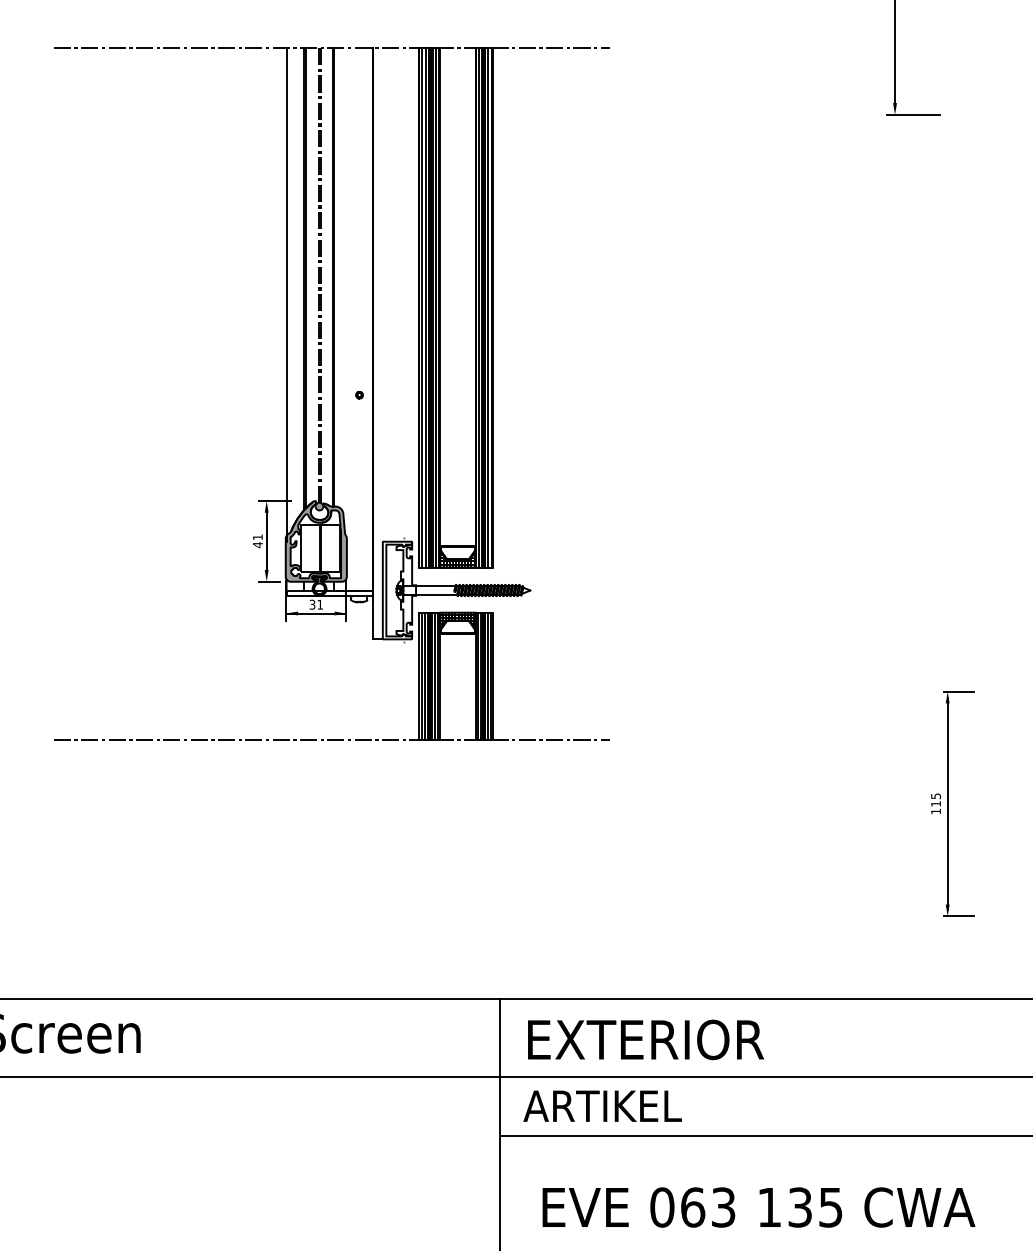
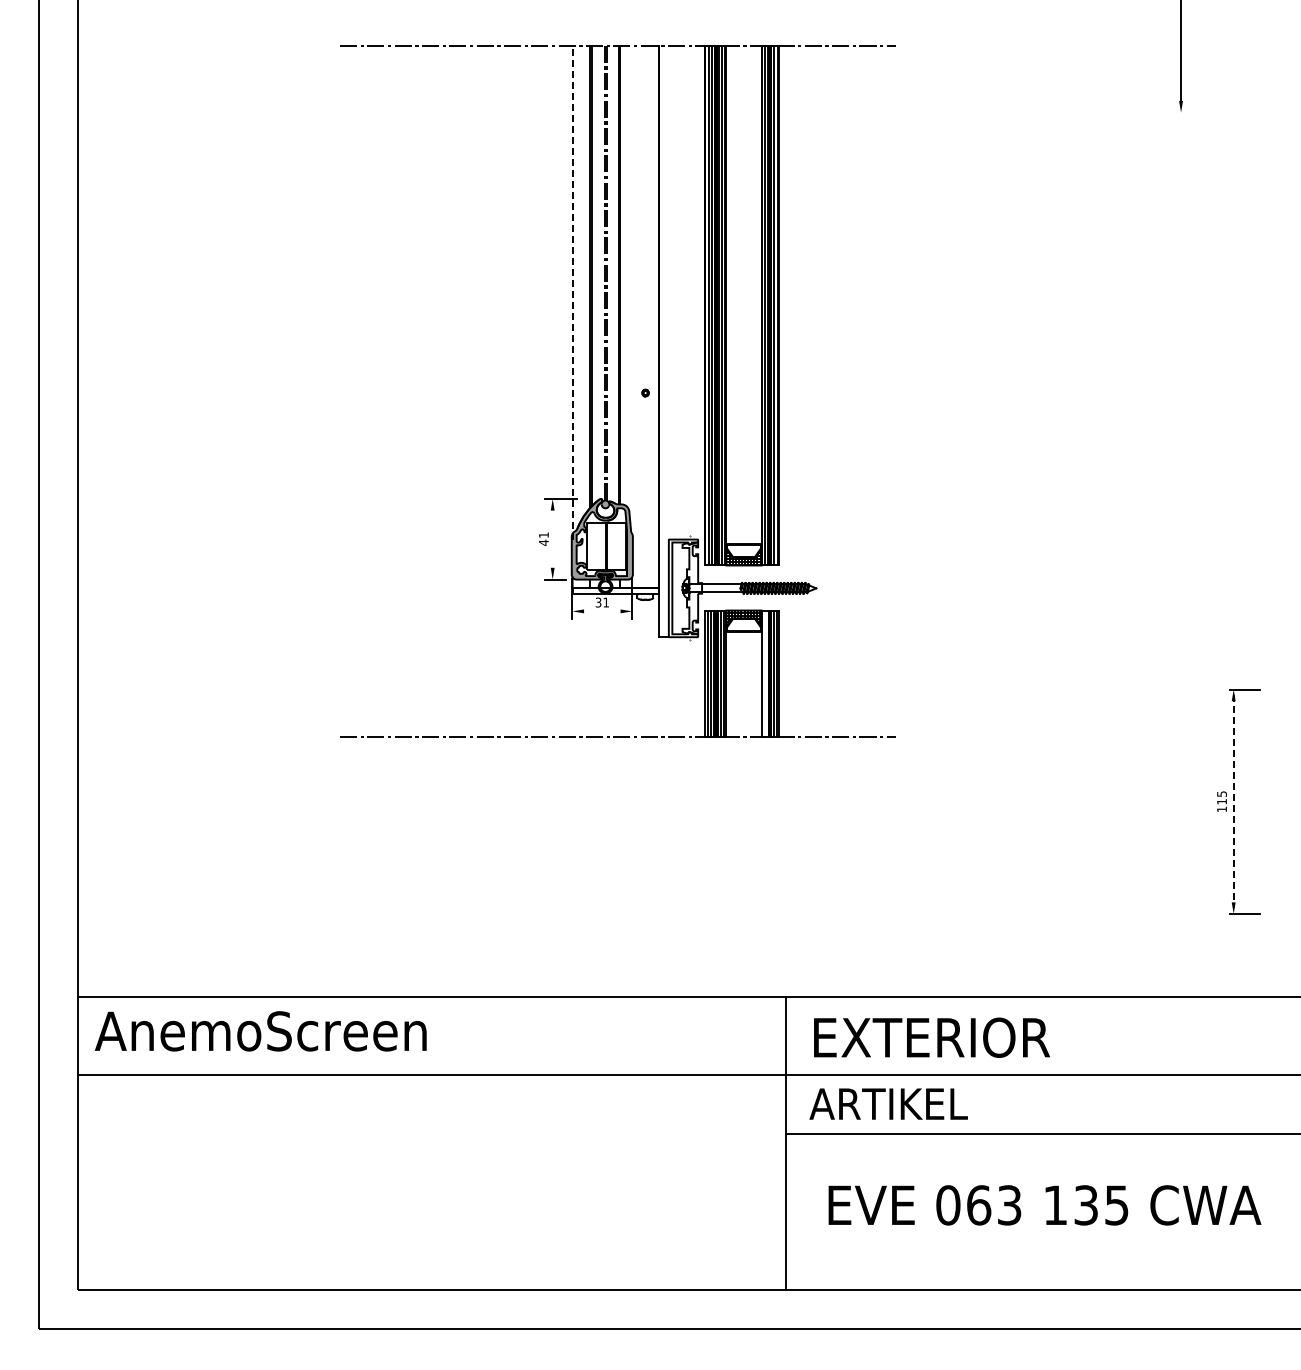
line: (913, 114) -> (1199, 112), removed
line: (286, 294) -> (572, 292), solid -> dashed
line: (266, 540) -> (552, 538), removed
line: (316, 613) -> (602, 611), removed
hatch: (479, 675) -> (765, 673), removed
line: (947, 804) -> (1233, 802), solid -> dashed

